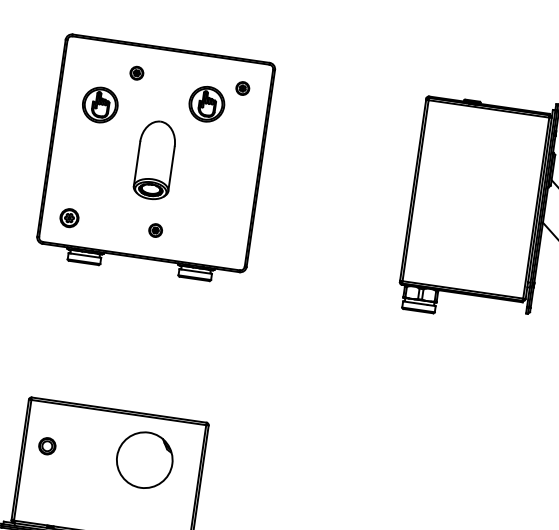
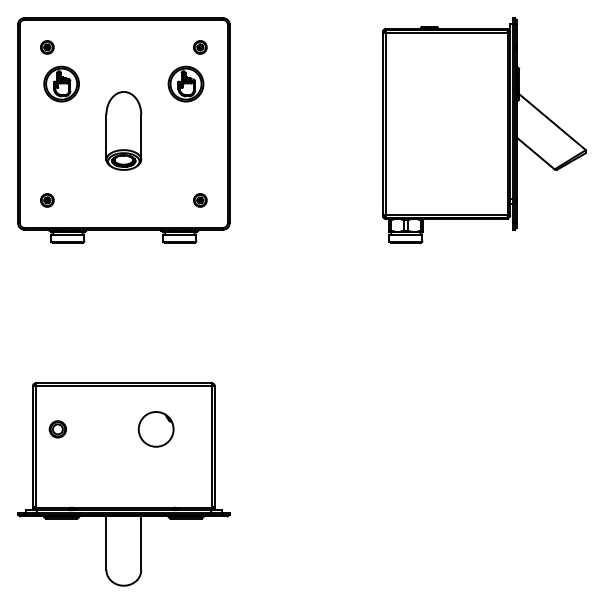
part: (137, 73) -> (47, 47), moved
part: (206, 103) -> (185, 83), moved
part: (69, 218) -> (47, 200), size x0.71
part: (155, 230) -> (200, 200), moved
part: (143, 460) -> (155, 429), size x0.62

